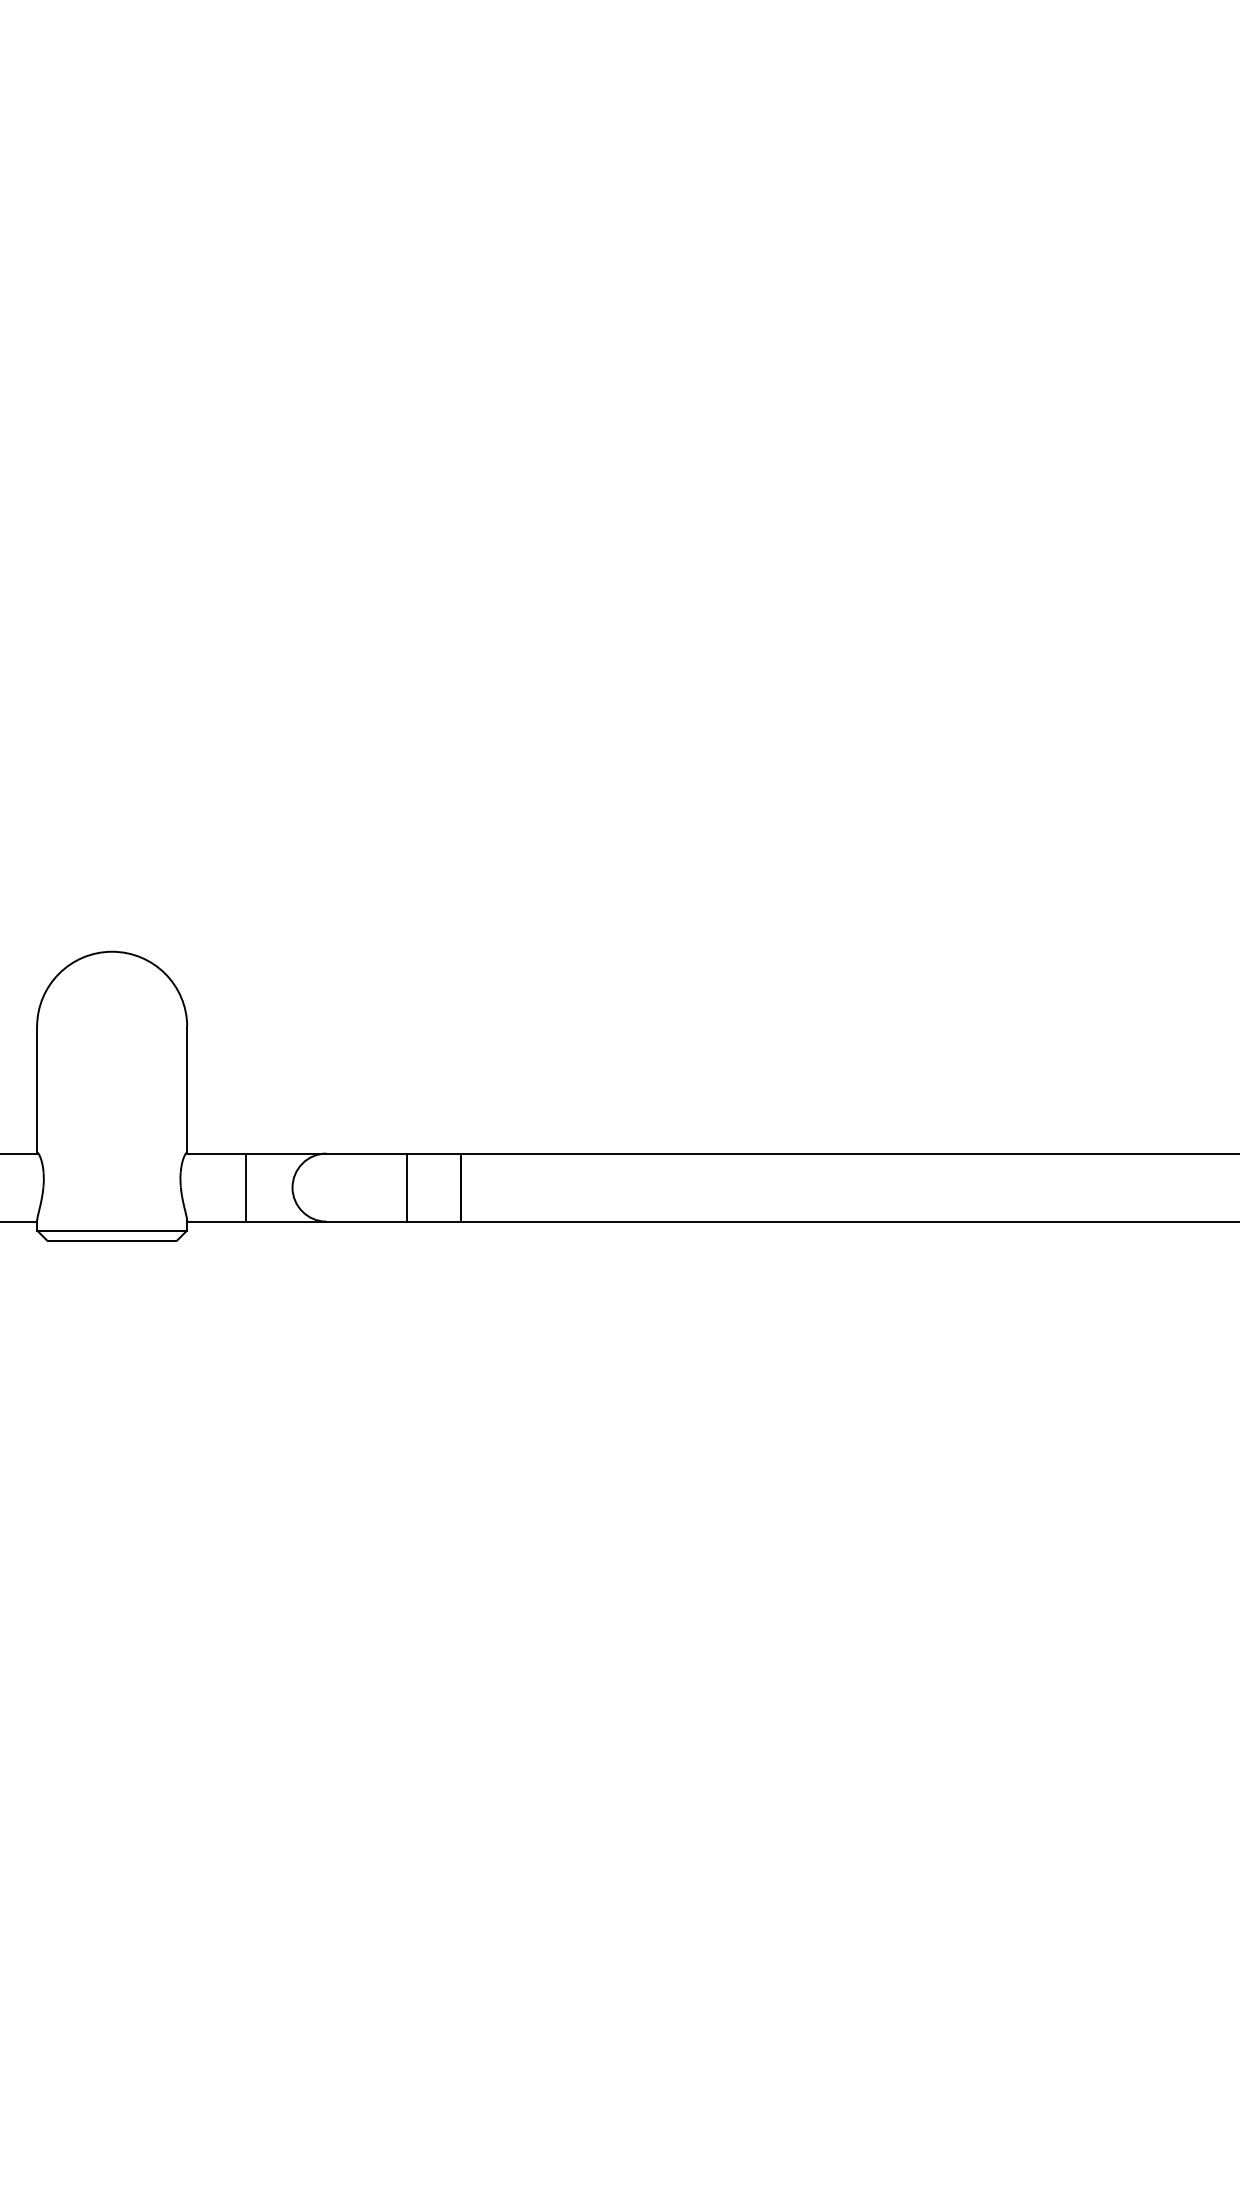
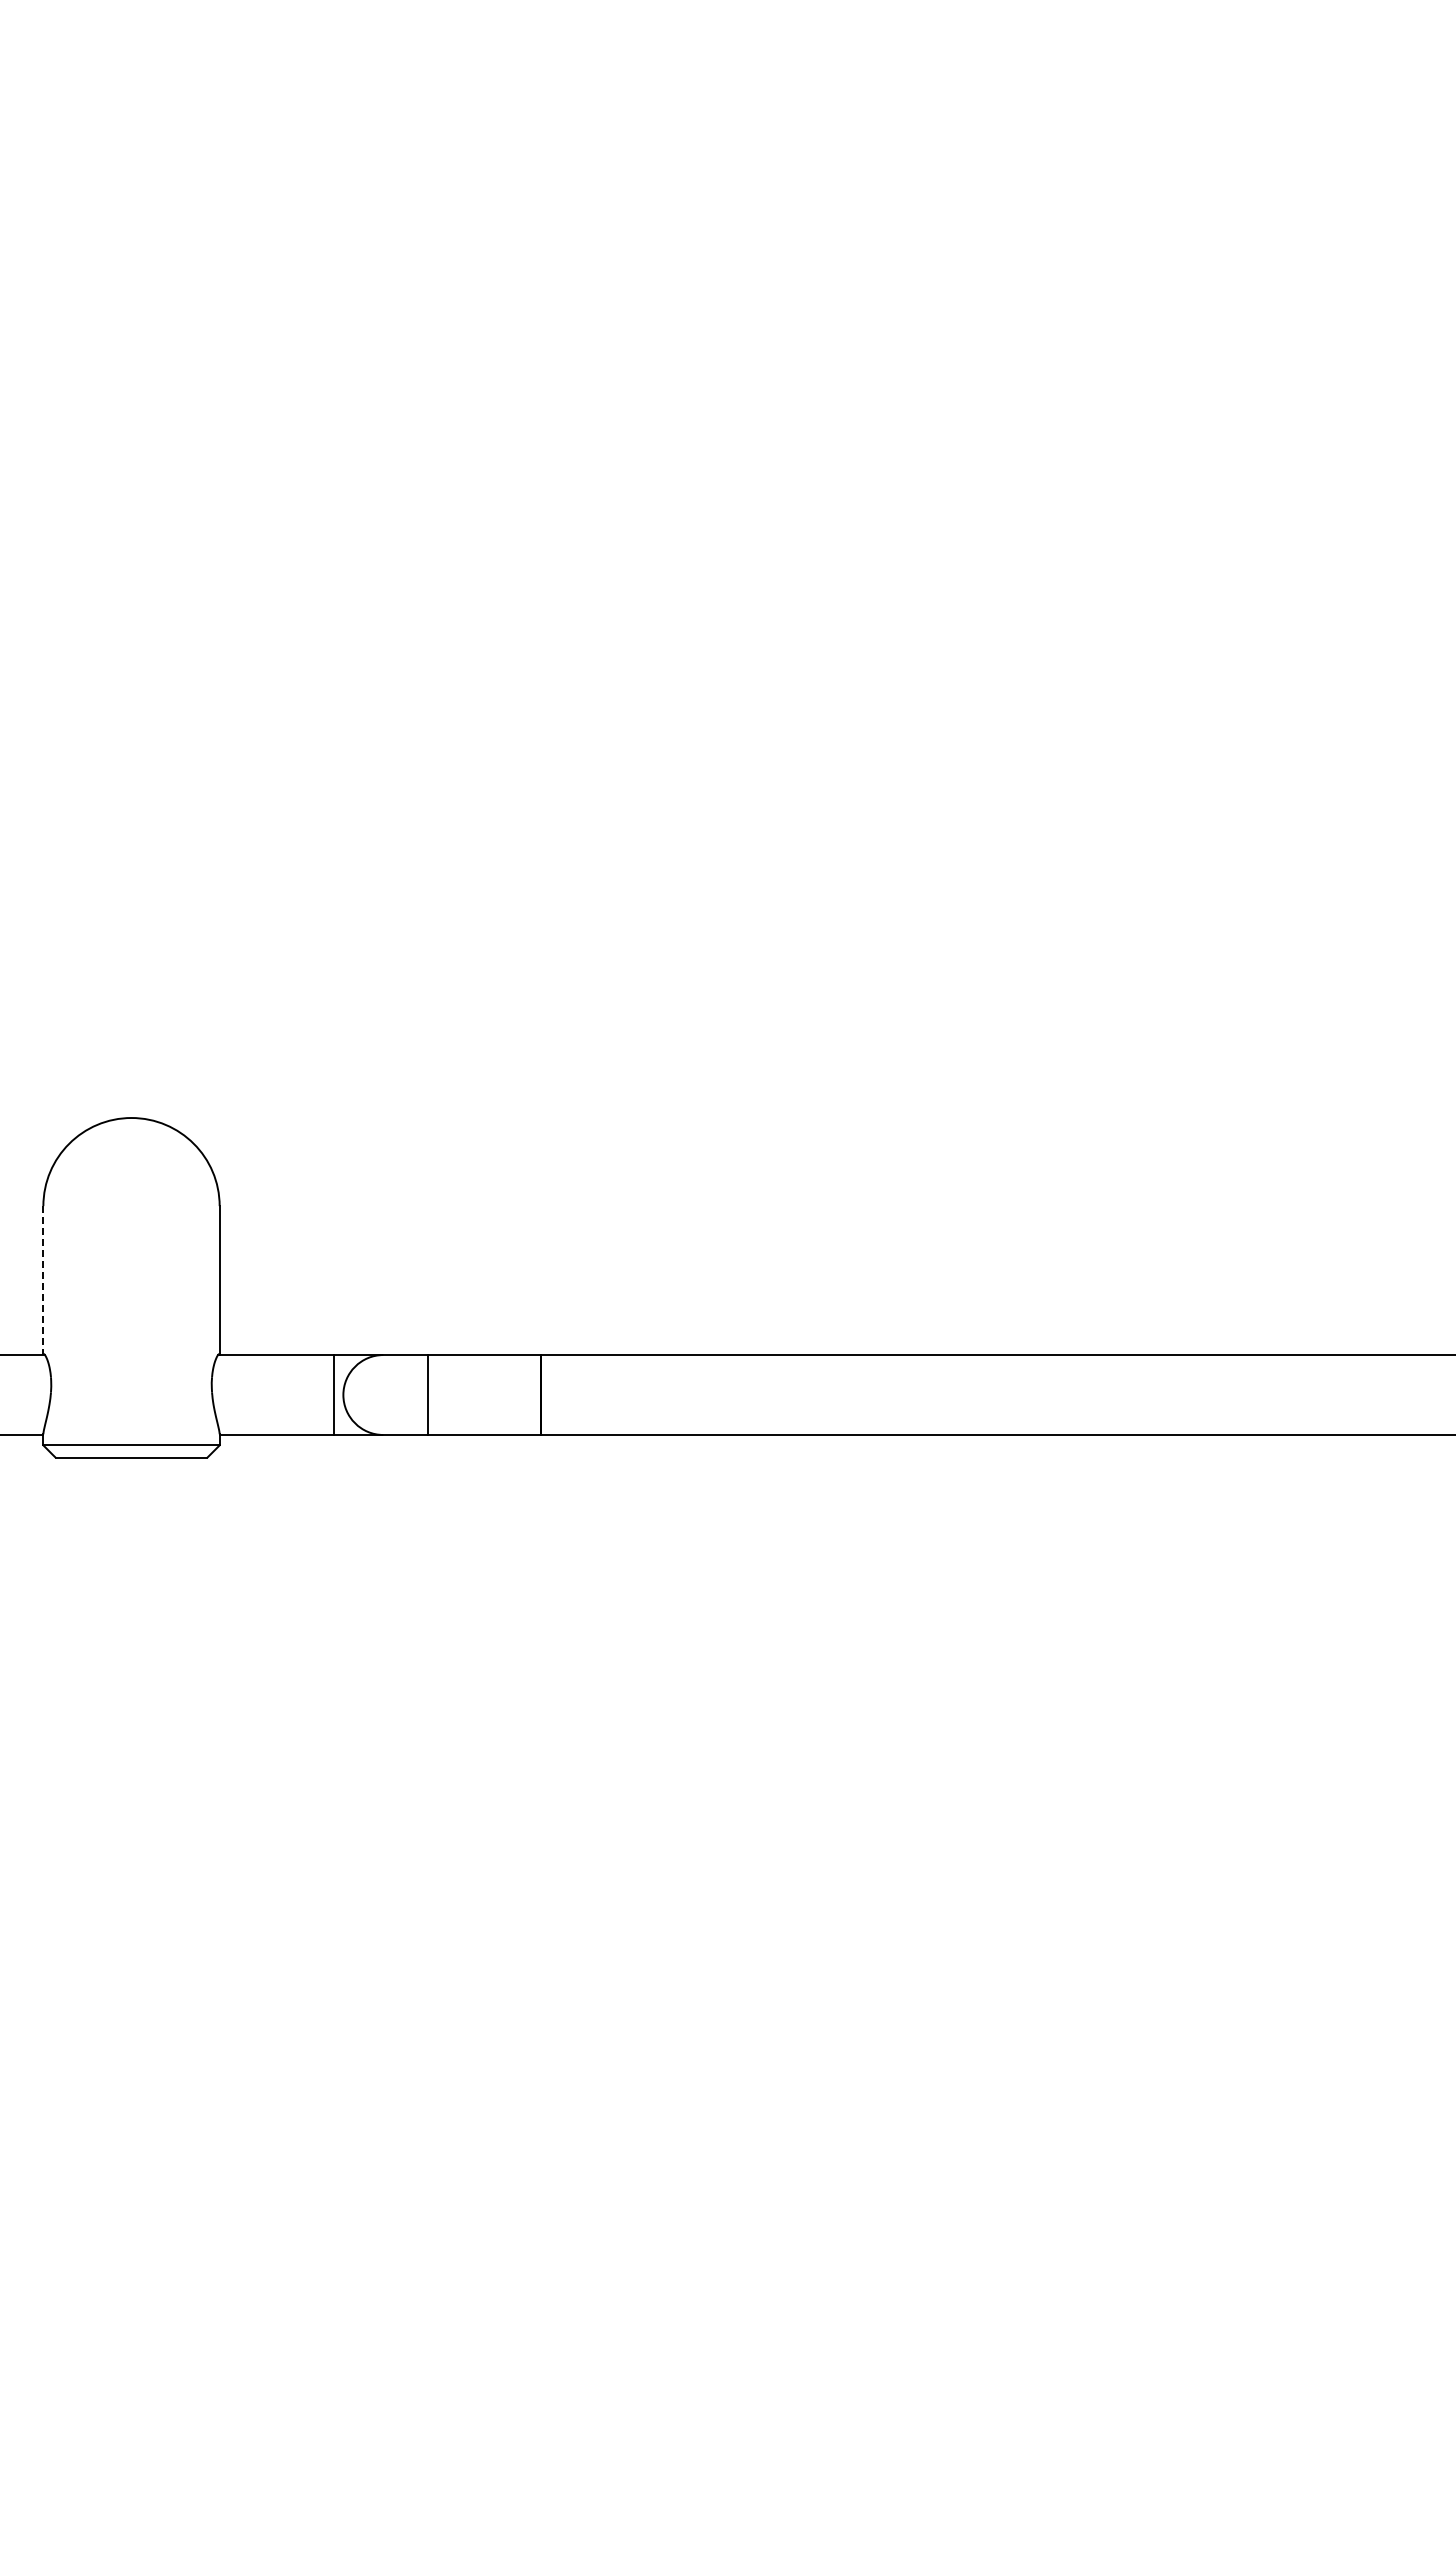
line: (37, 1090) -> (43, 1281), solid -> dashed
line: (245, 1188) -> (333, 1395), moved
line: (406, 1188) -> (427, 1395), moved

